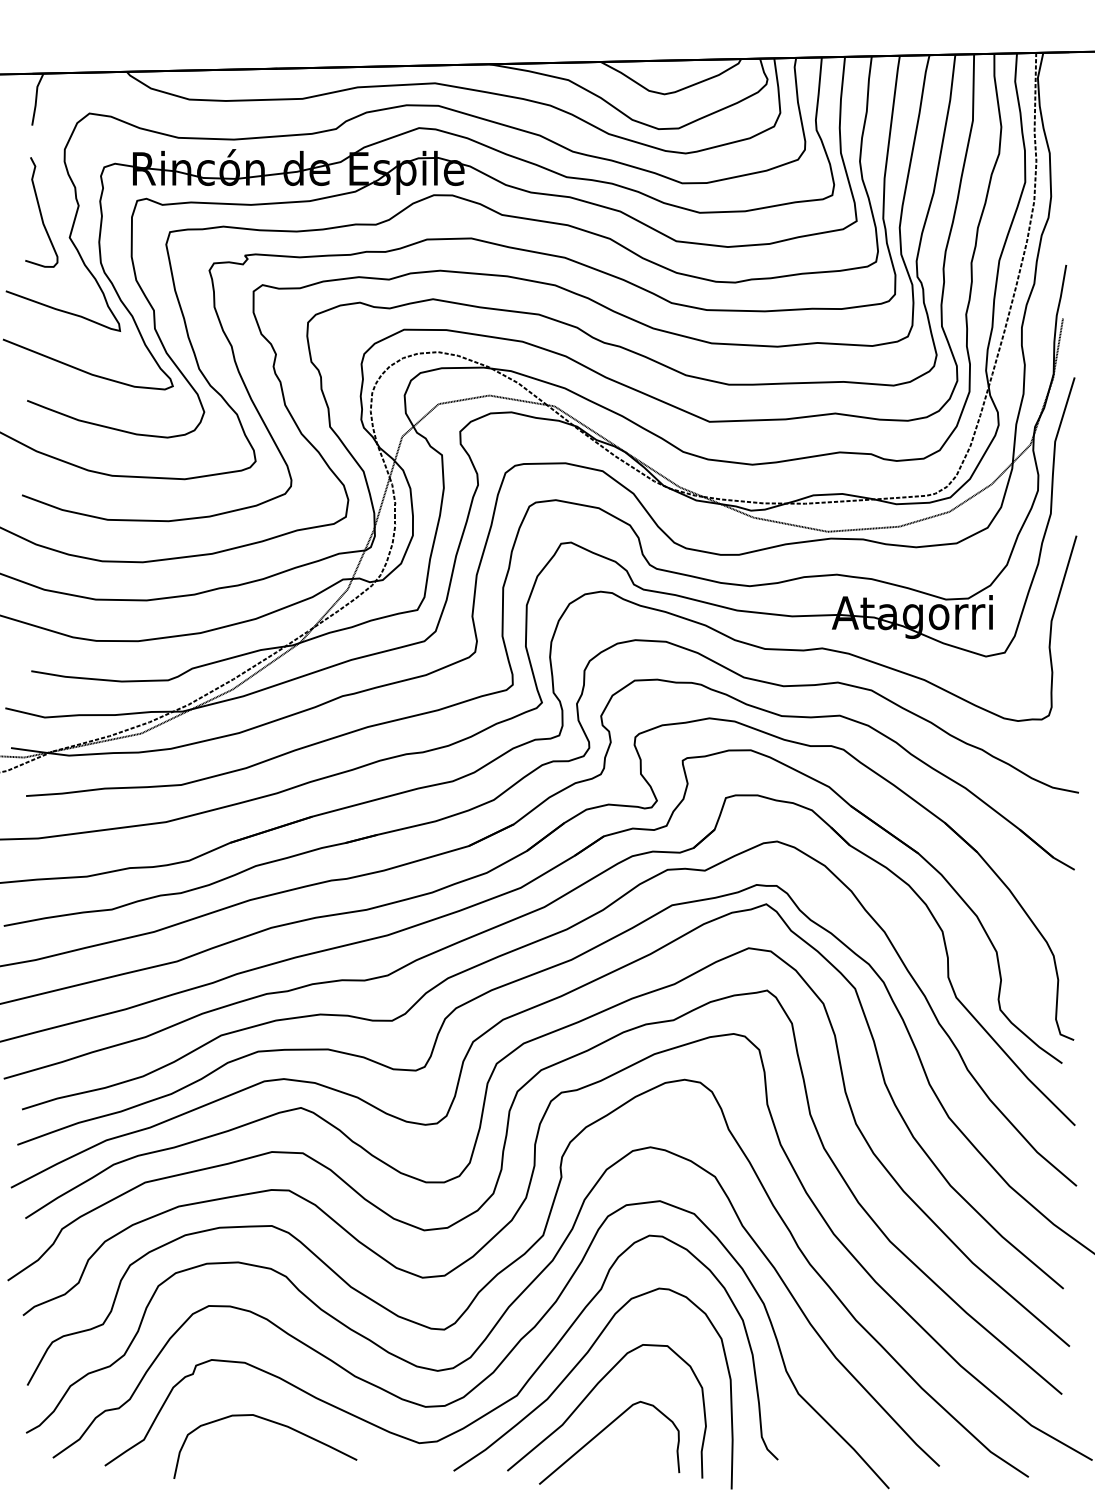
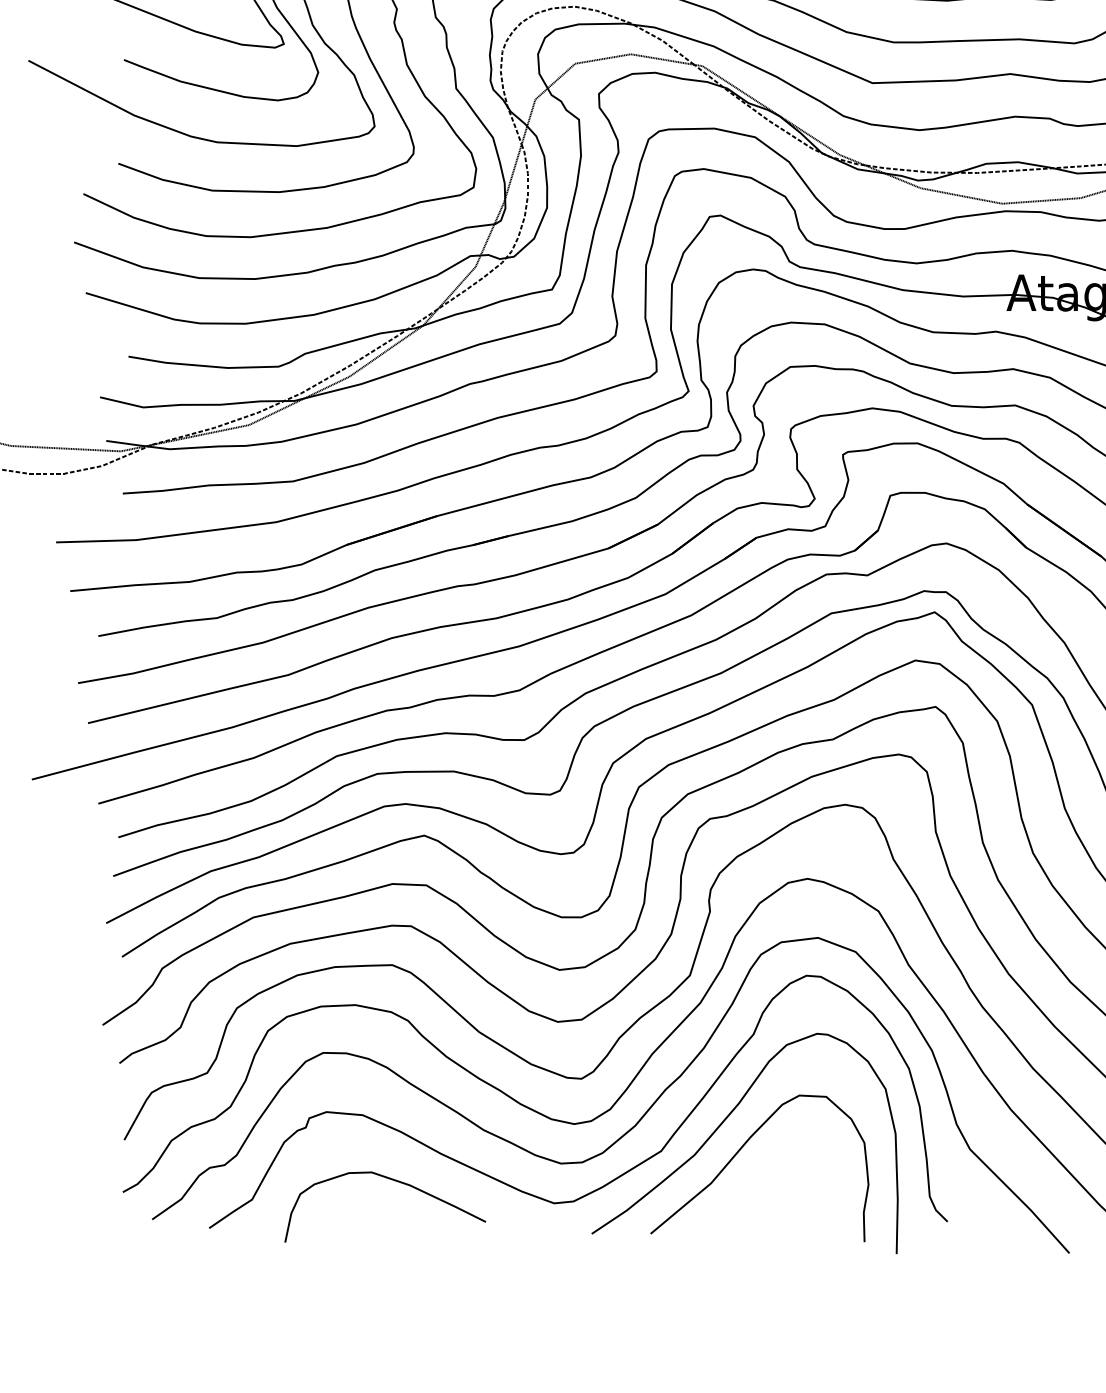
part: (603, 1431) -> (756, 1190), removed

